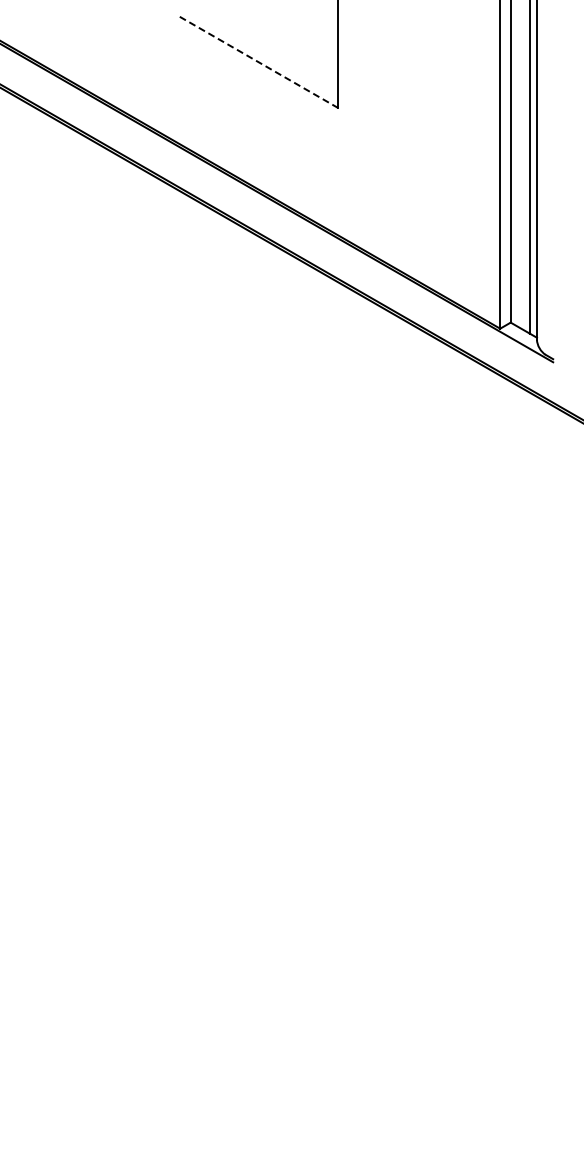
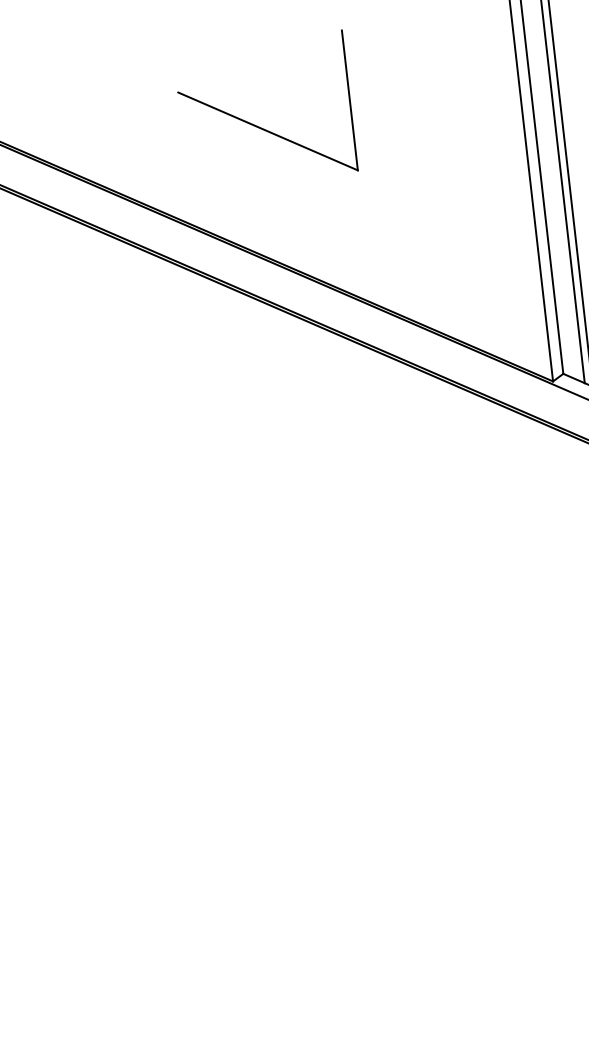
line: (257, 61) -> (267, 131), dashed -> solid

